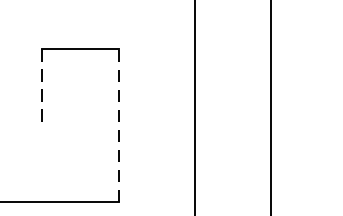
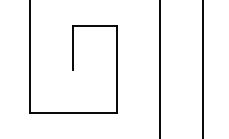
line: (42, 88) -> (73, 48), dashed -> solid
line: (118, 125) -> (116, 69), dashed -> solid

